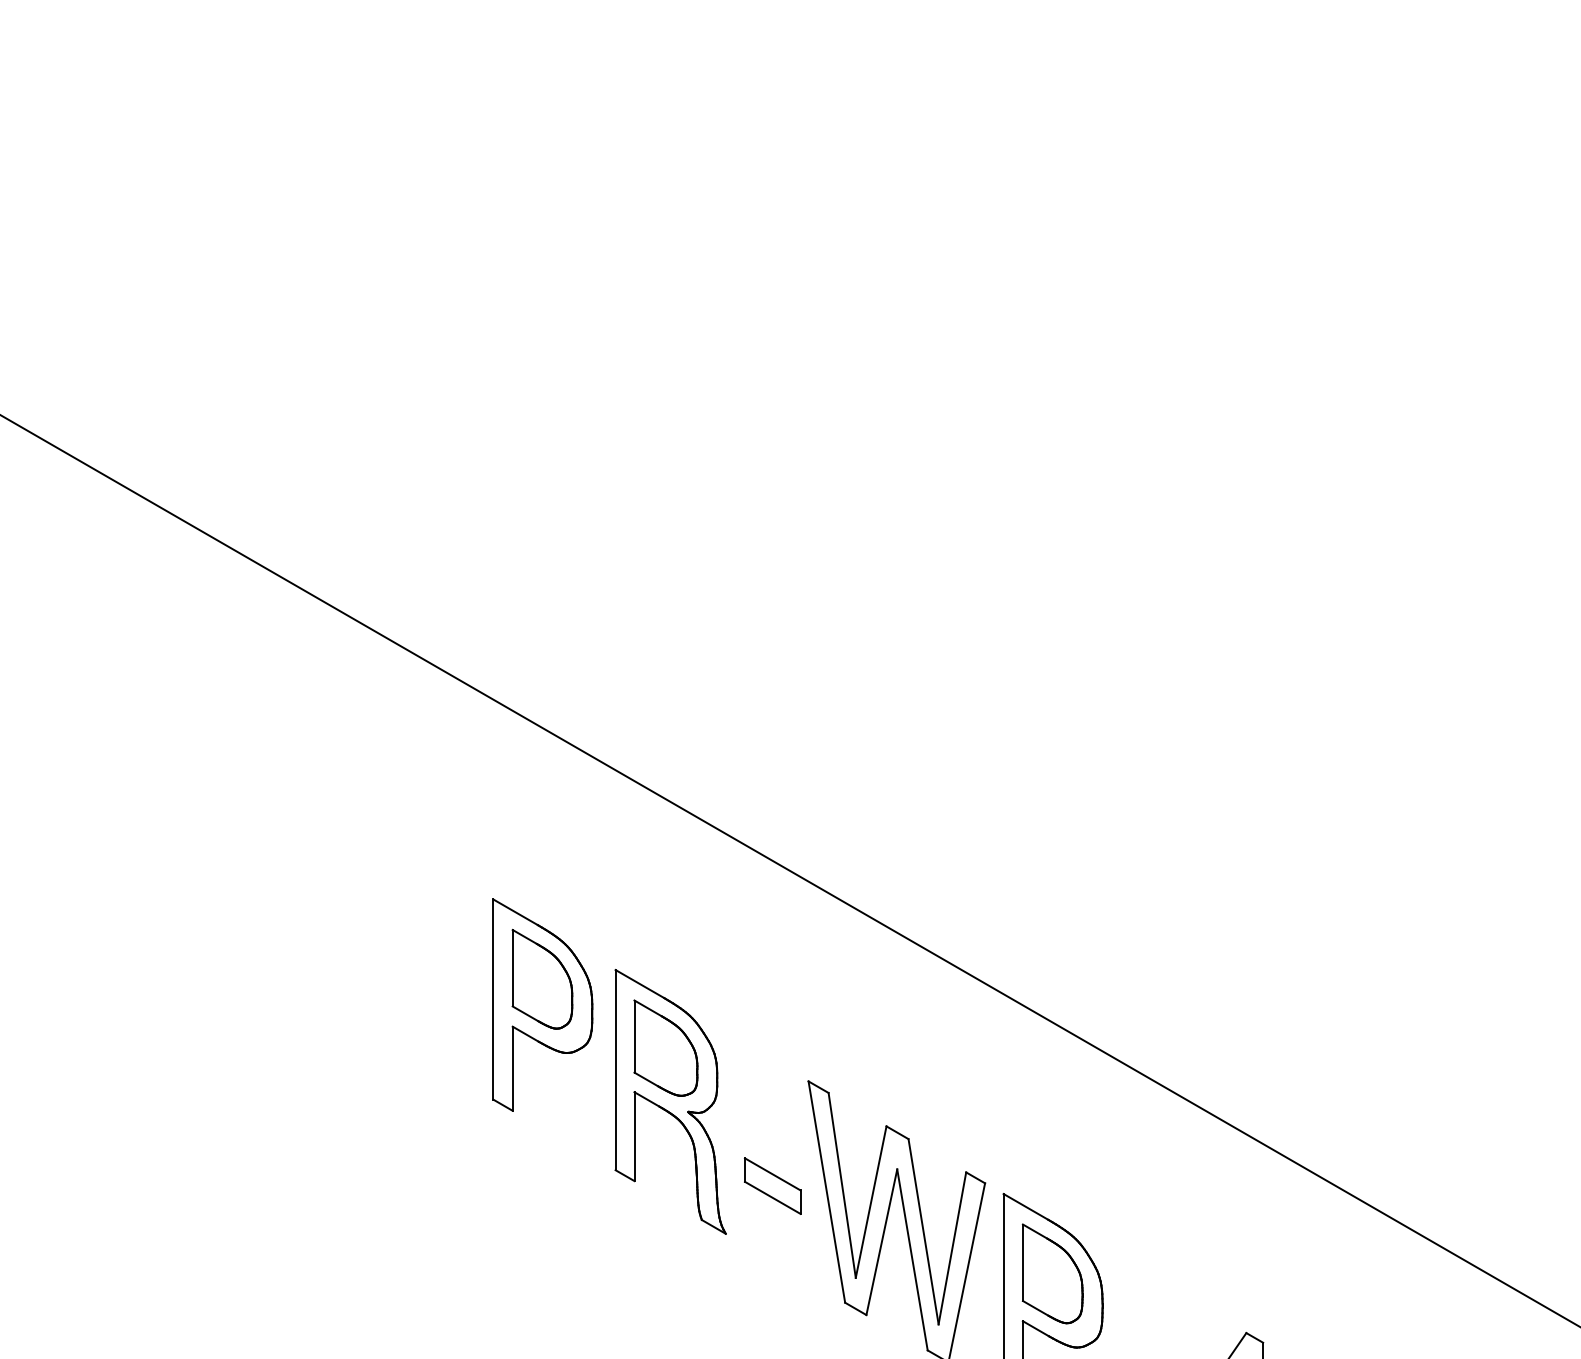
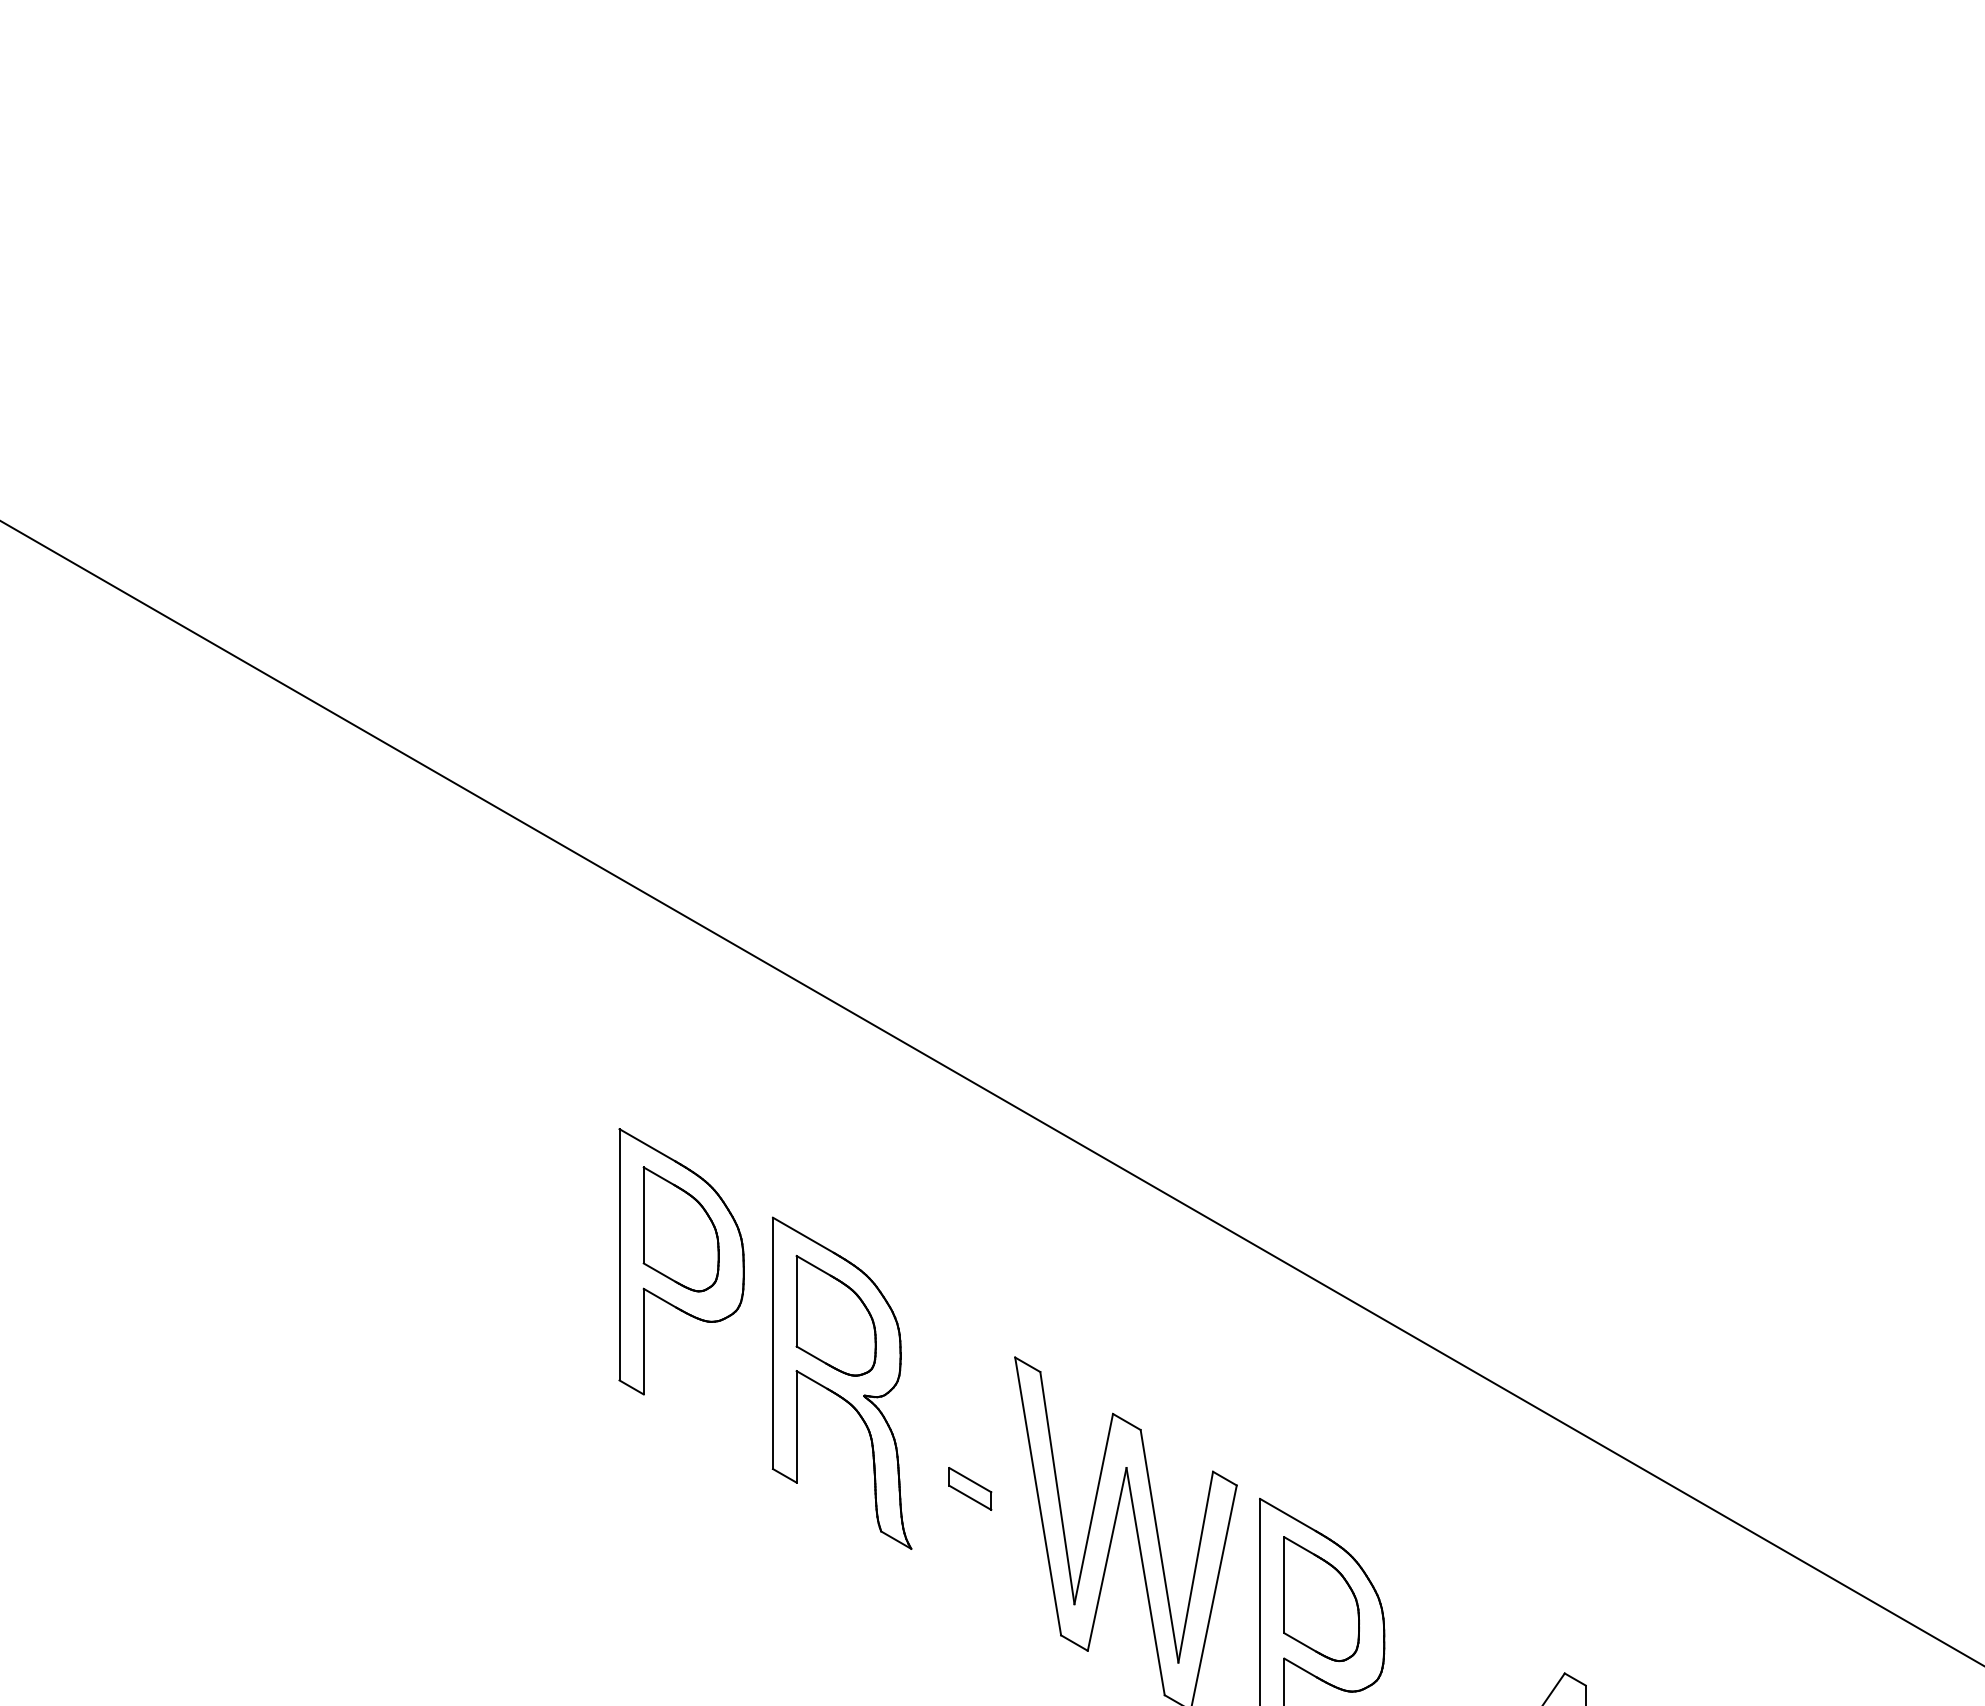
part: (772, 1185) -> (970, 1488), size x0.6

